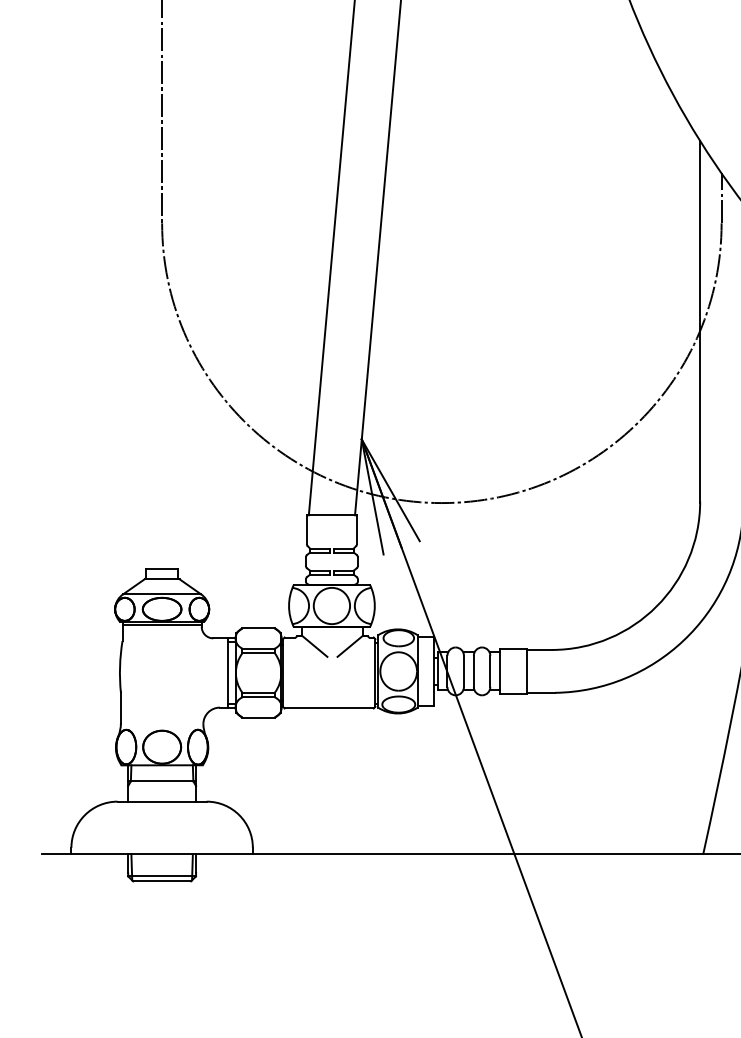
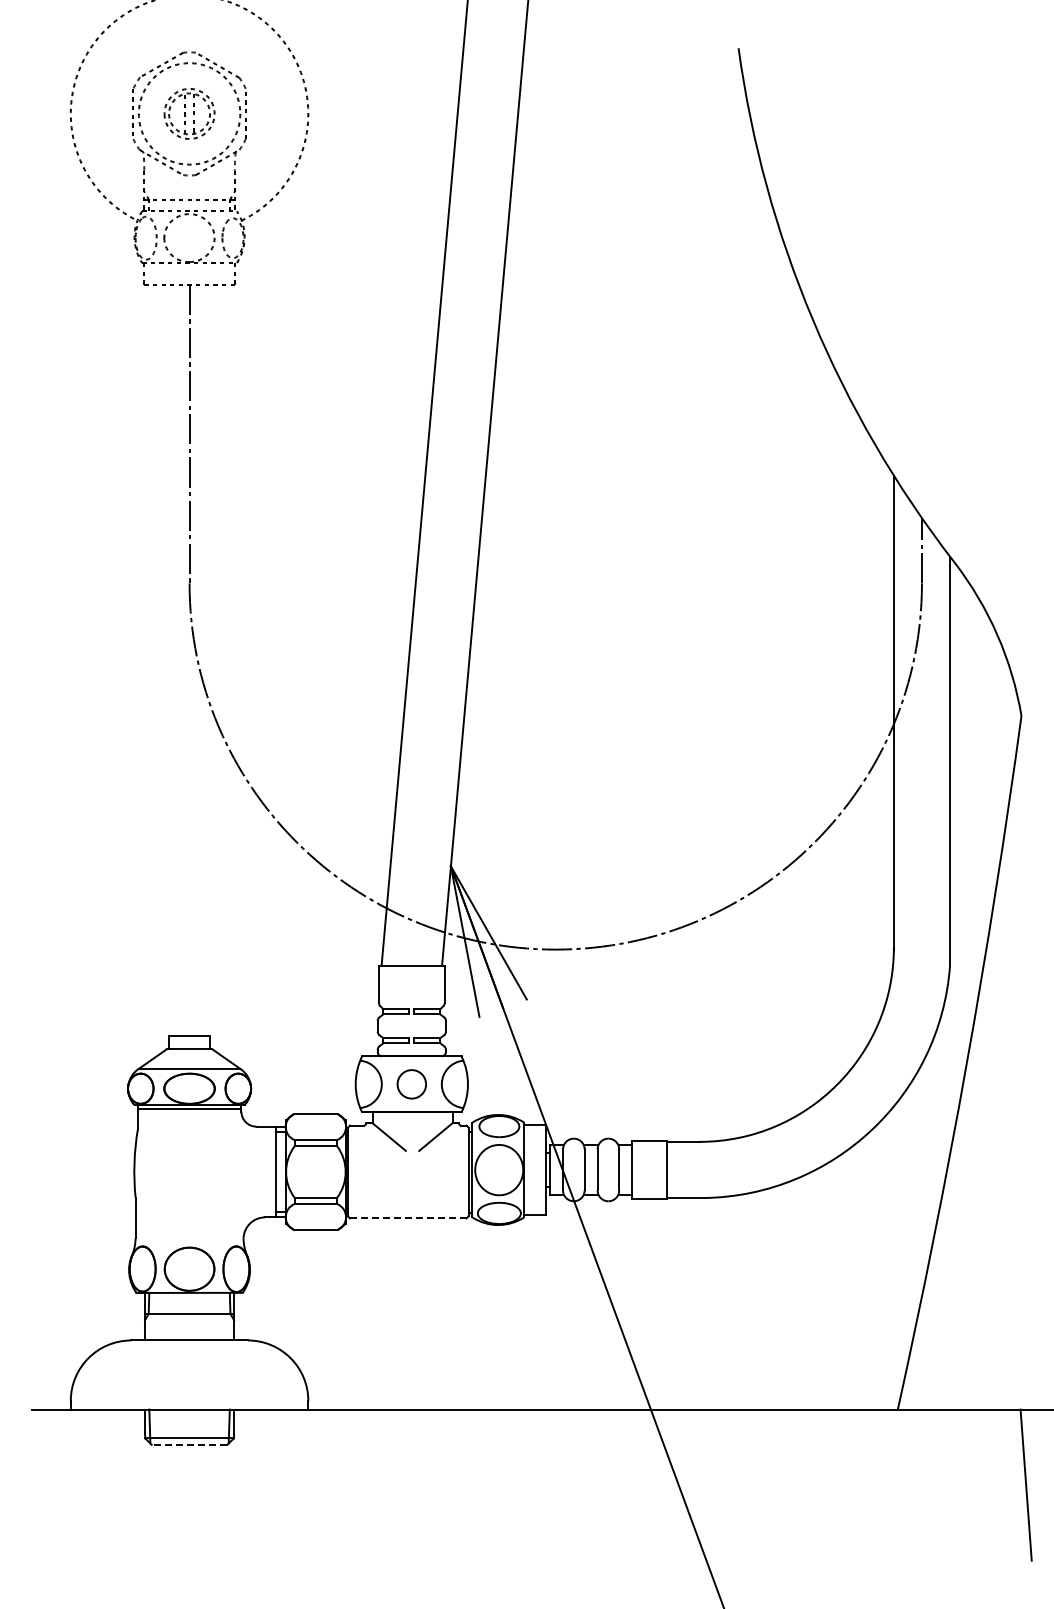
circle: (331, 606) -> (411, 1084), size x0.6
line: (329, 708) -> (408, 1218), solid -> dashed
line: (162, 881) -> (189, 1444), solid -> dashed

